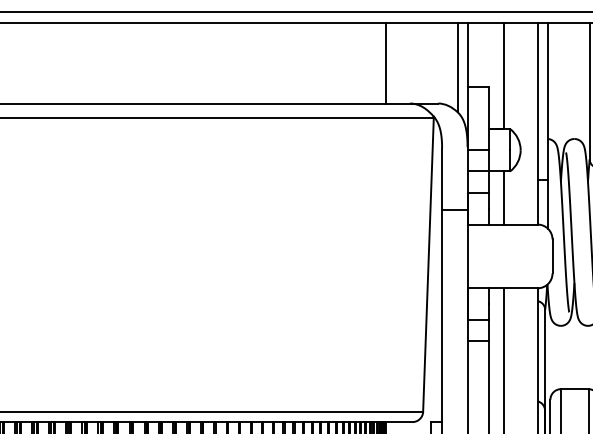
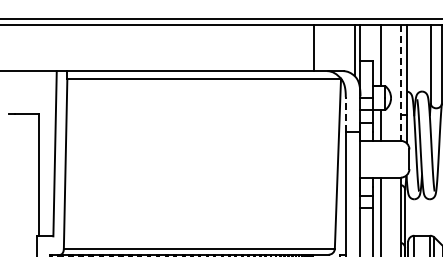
line: (537, 124) -> (400, 83), solid -> dashed
line: (441, 178) -> (345, 114), solid -> dashed

